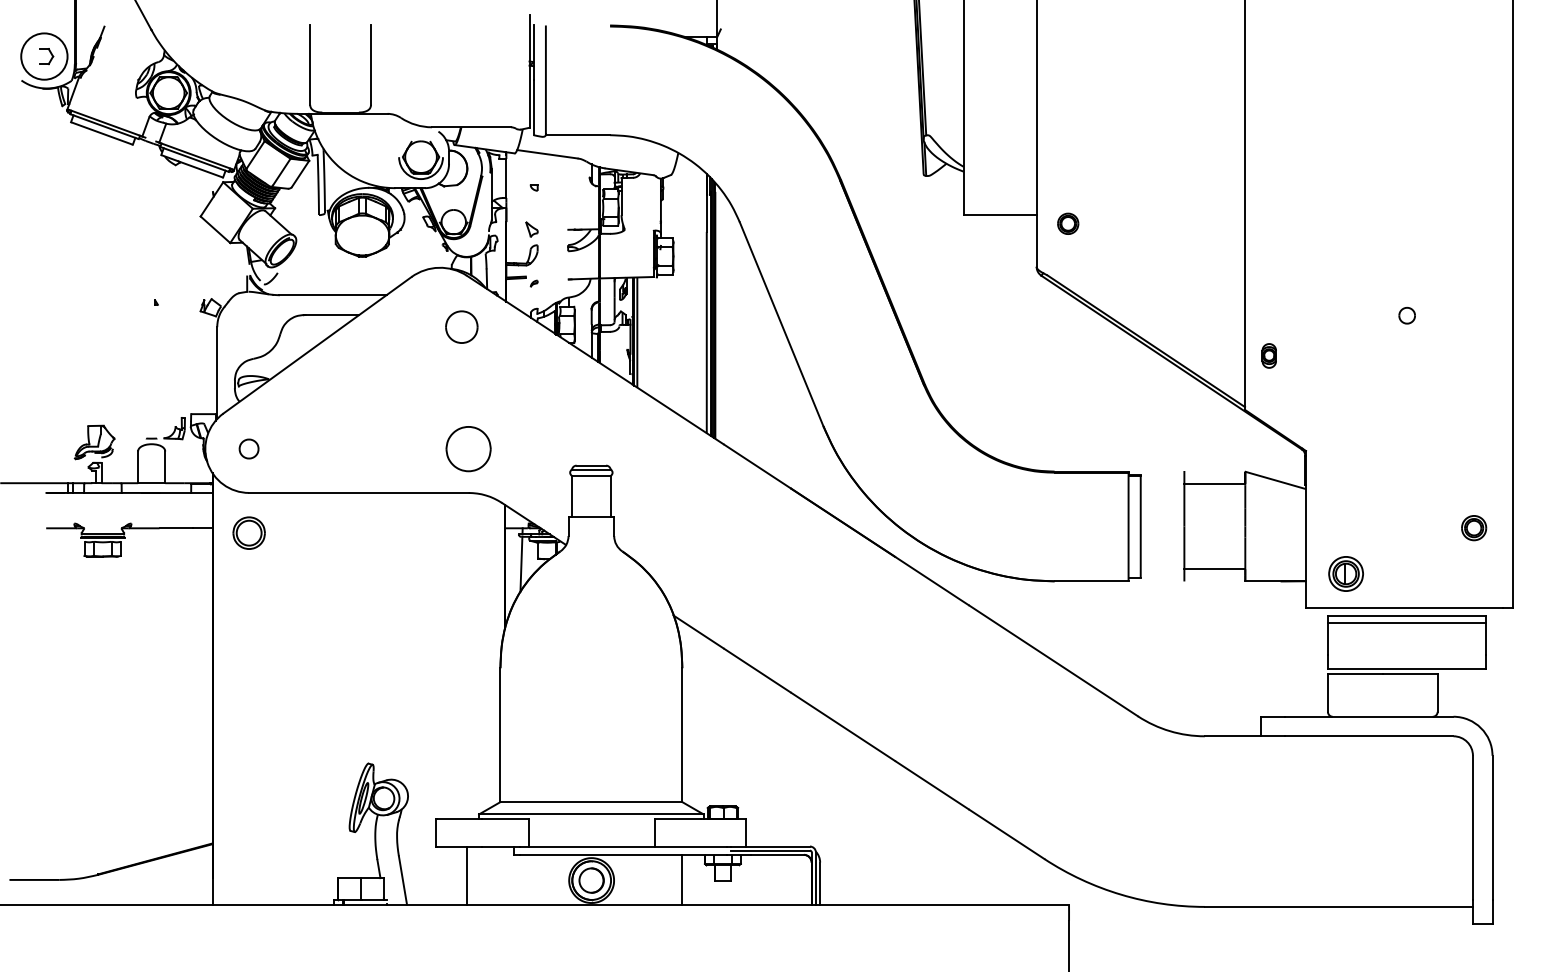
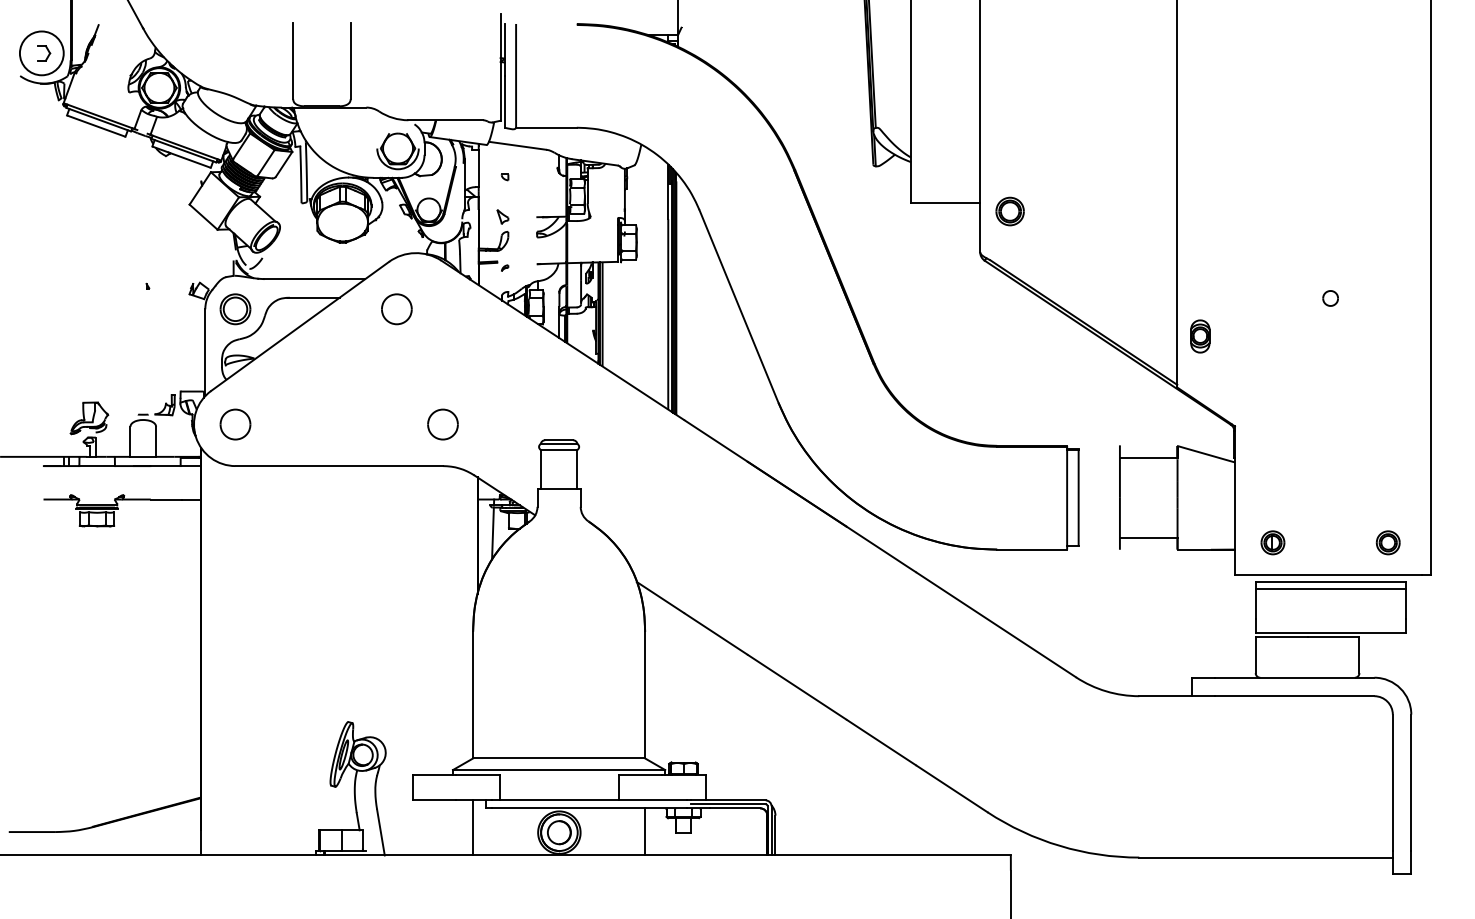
part: (1067, 223) -> (1009, 211), size x1.43
part: (461, 326) -> (396, 308), moved
part: (1268, 355) -> (1199, 336), size x1.43
part: (248, 448) -> (234, 424), size x1.67
part: (468, 448) -> (442, 424), size x0.71
part: (1474, 528) -> (1388, 543), moved
part: (248, 532) -> (234, 308), moved
part: (1346, 574) -> (1273, 543), size x0.71
line: (467, 875) -> (473, 827), moved

